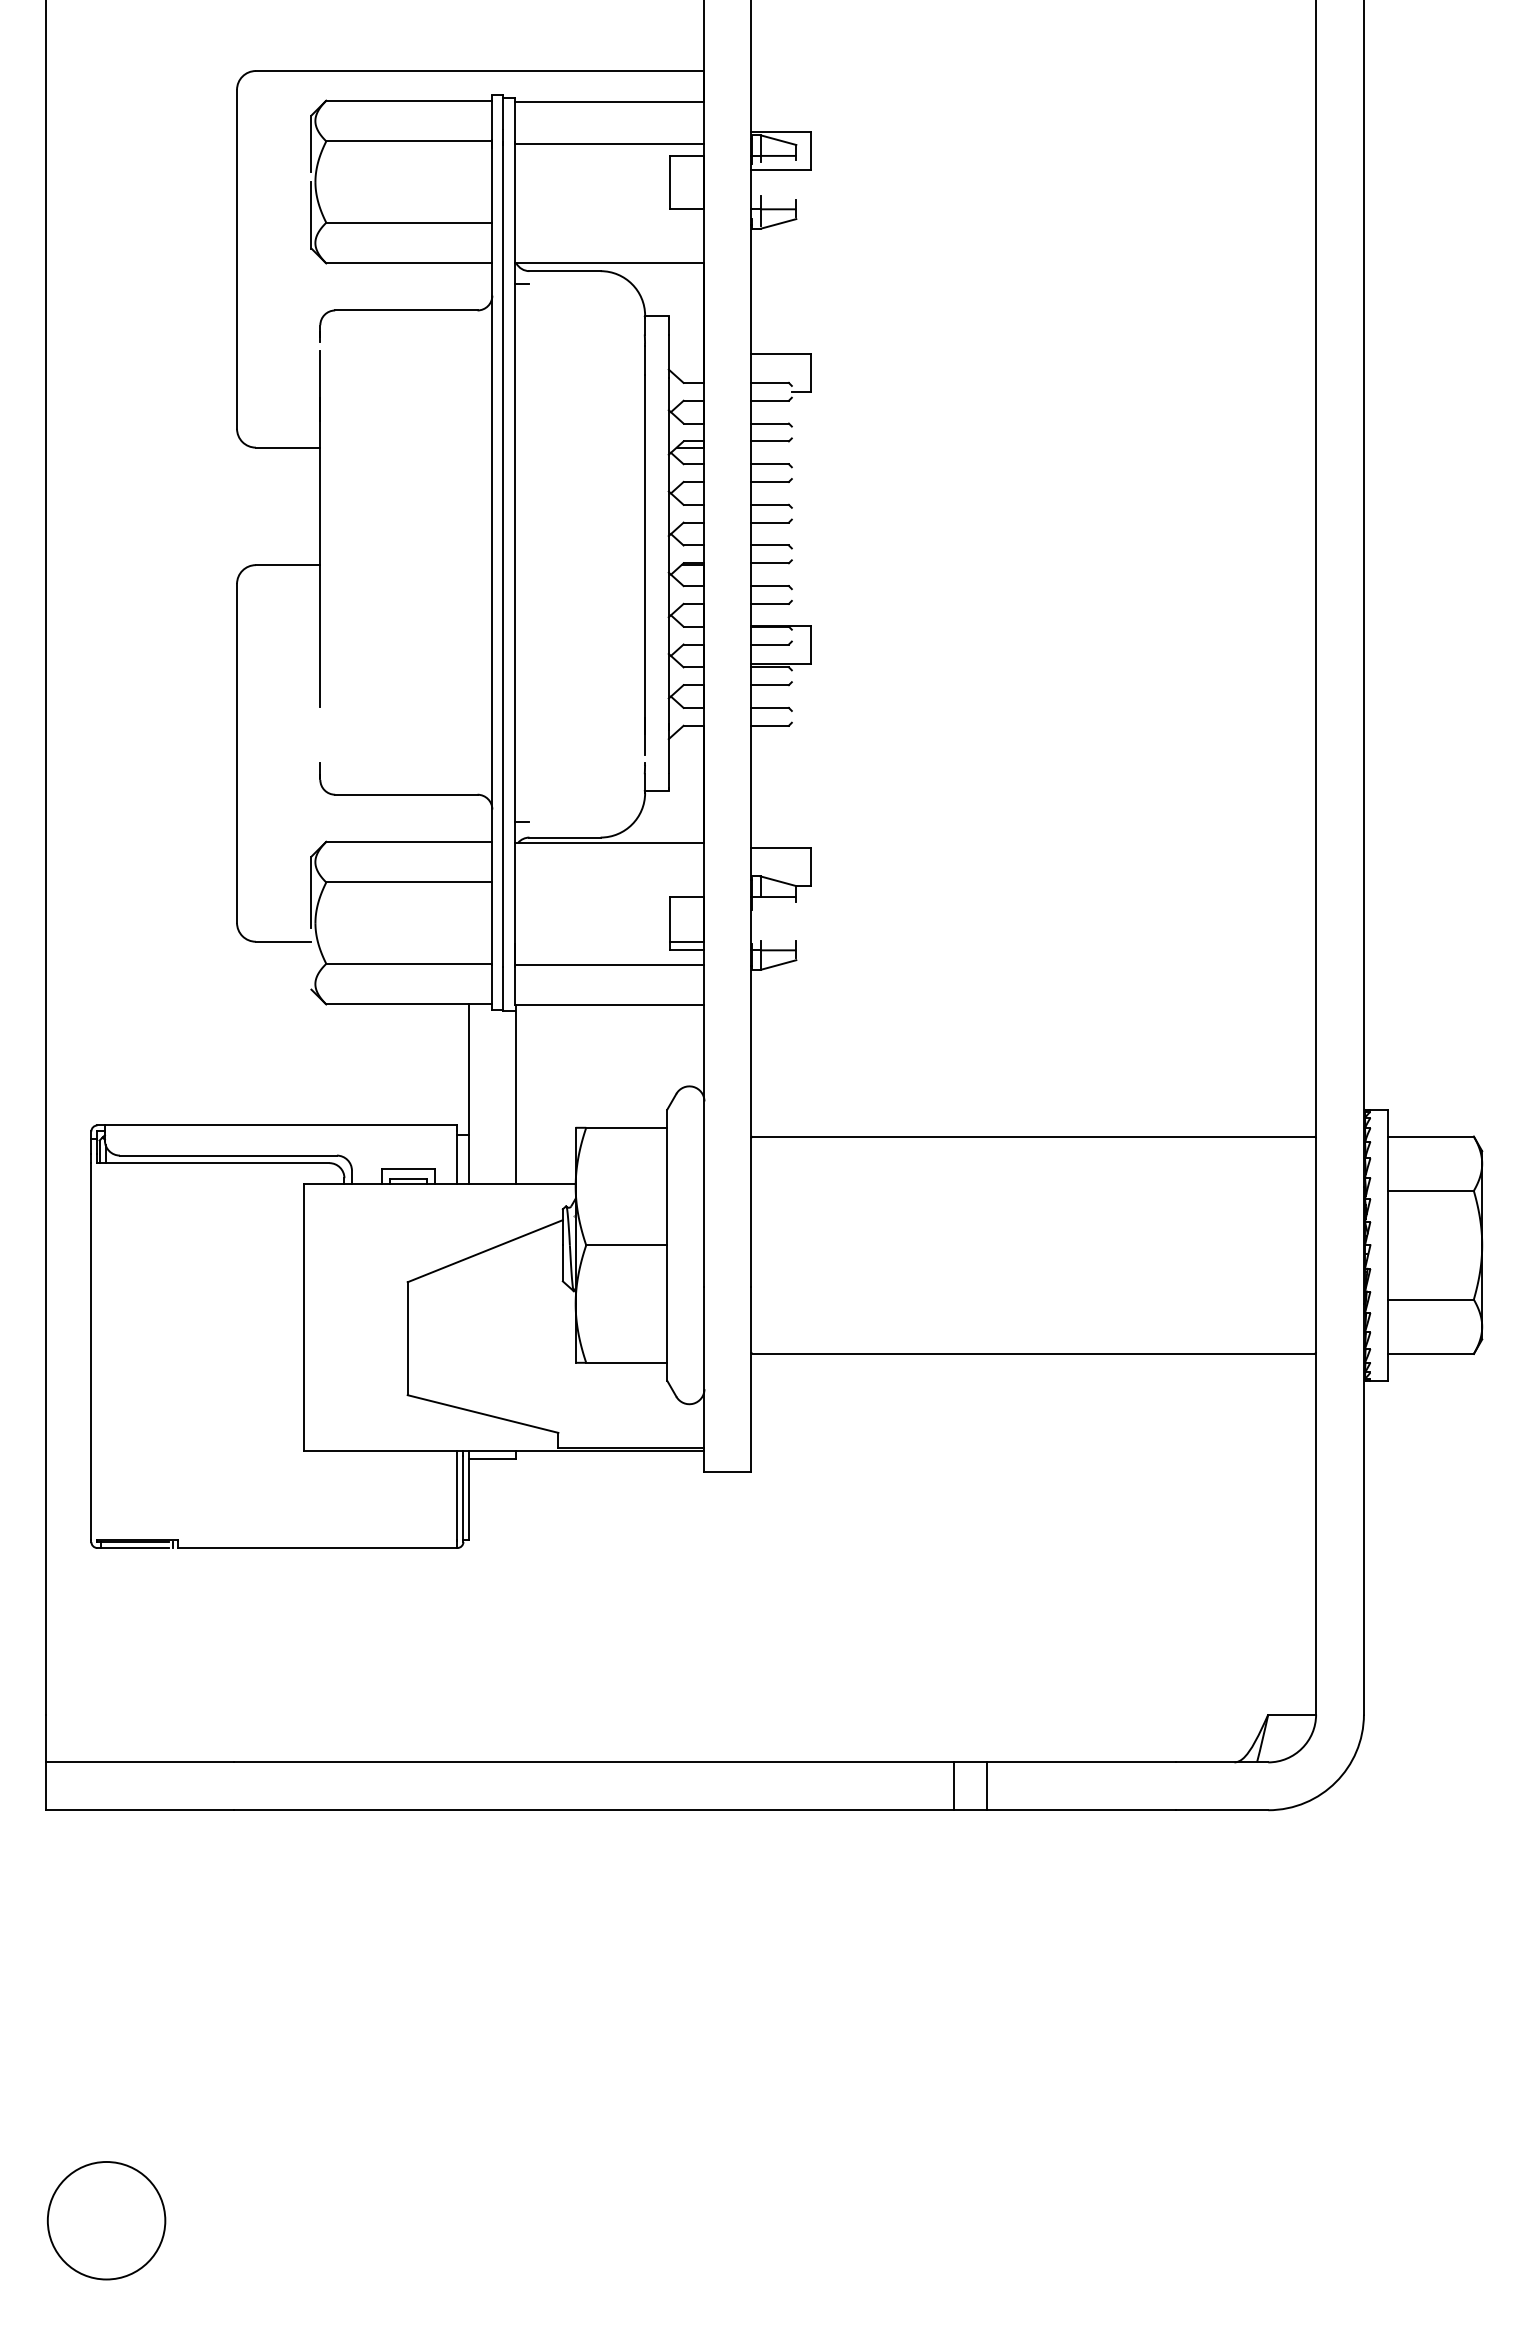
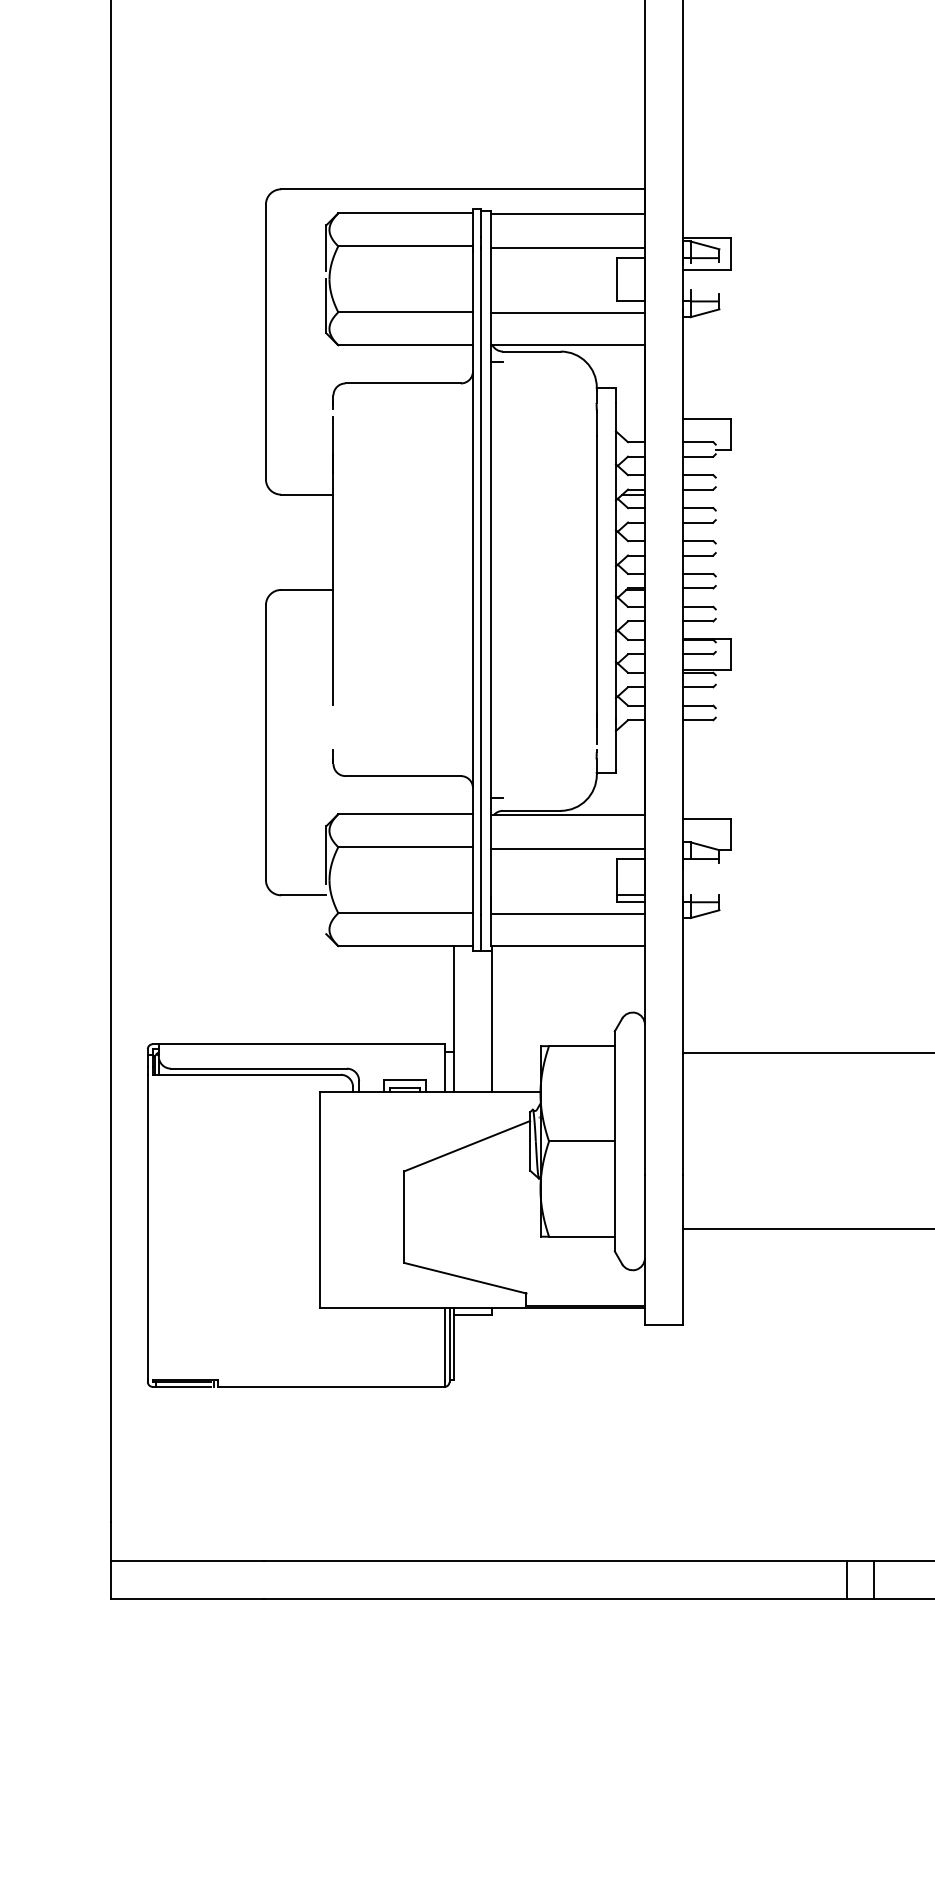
line: (609, 223) -> (567, 312), added
line: (609, 884) -> (567, 848), added

